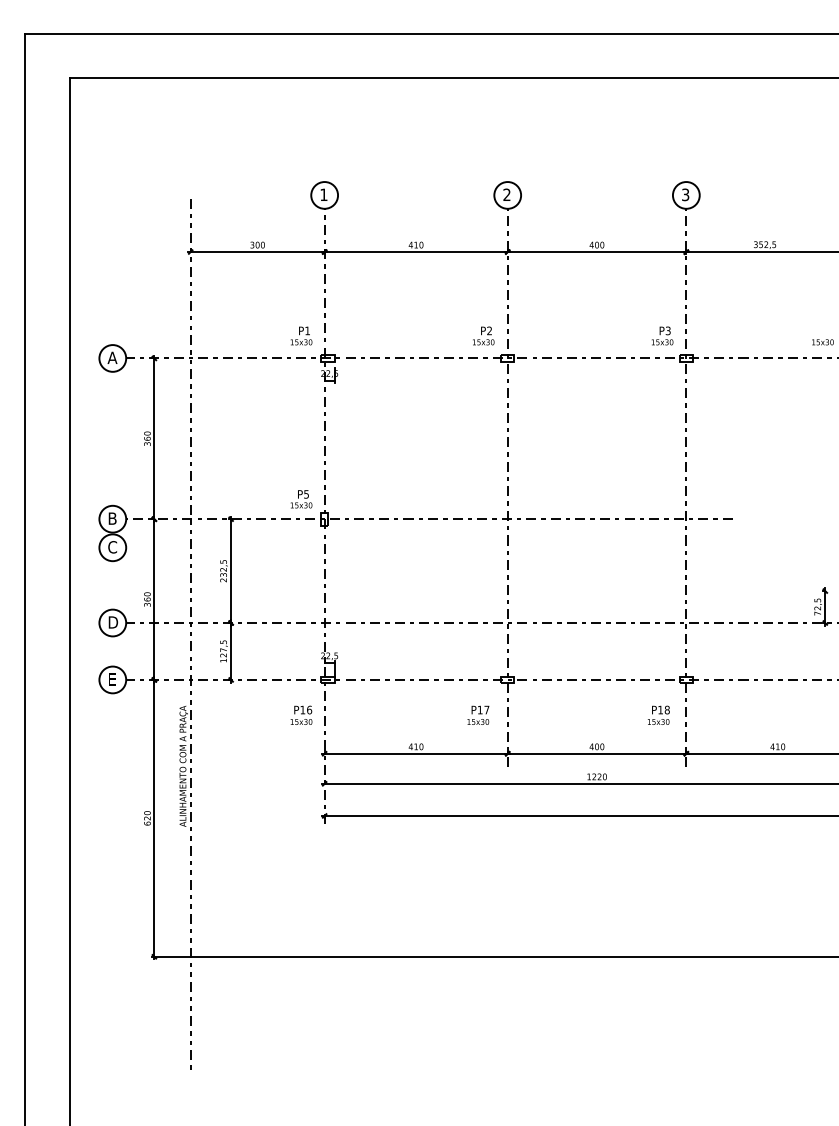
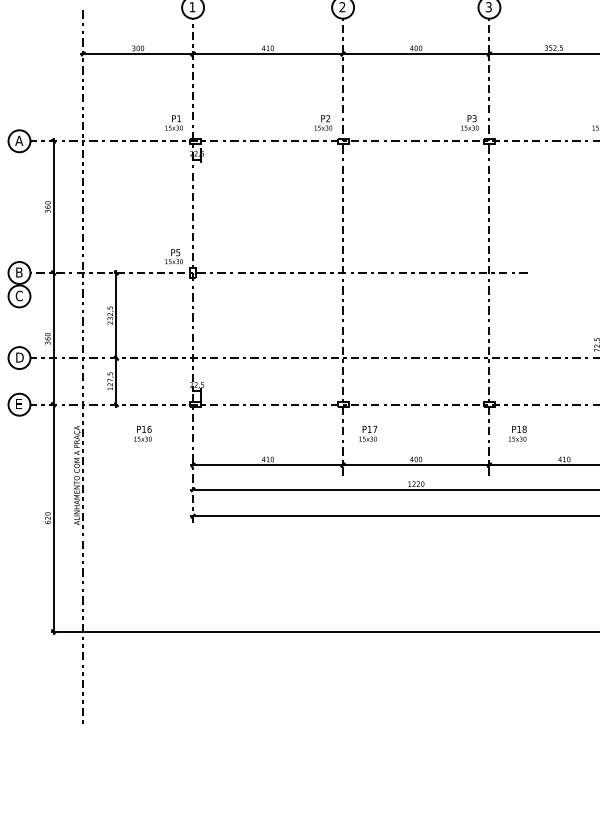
text: (301, 714) -> (142, 433), moved
text: (478, 714) -> (368, 433), moved
text: (658, 714) -> (517, 433), moved

